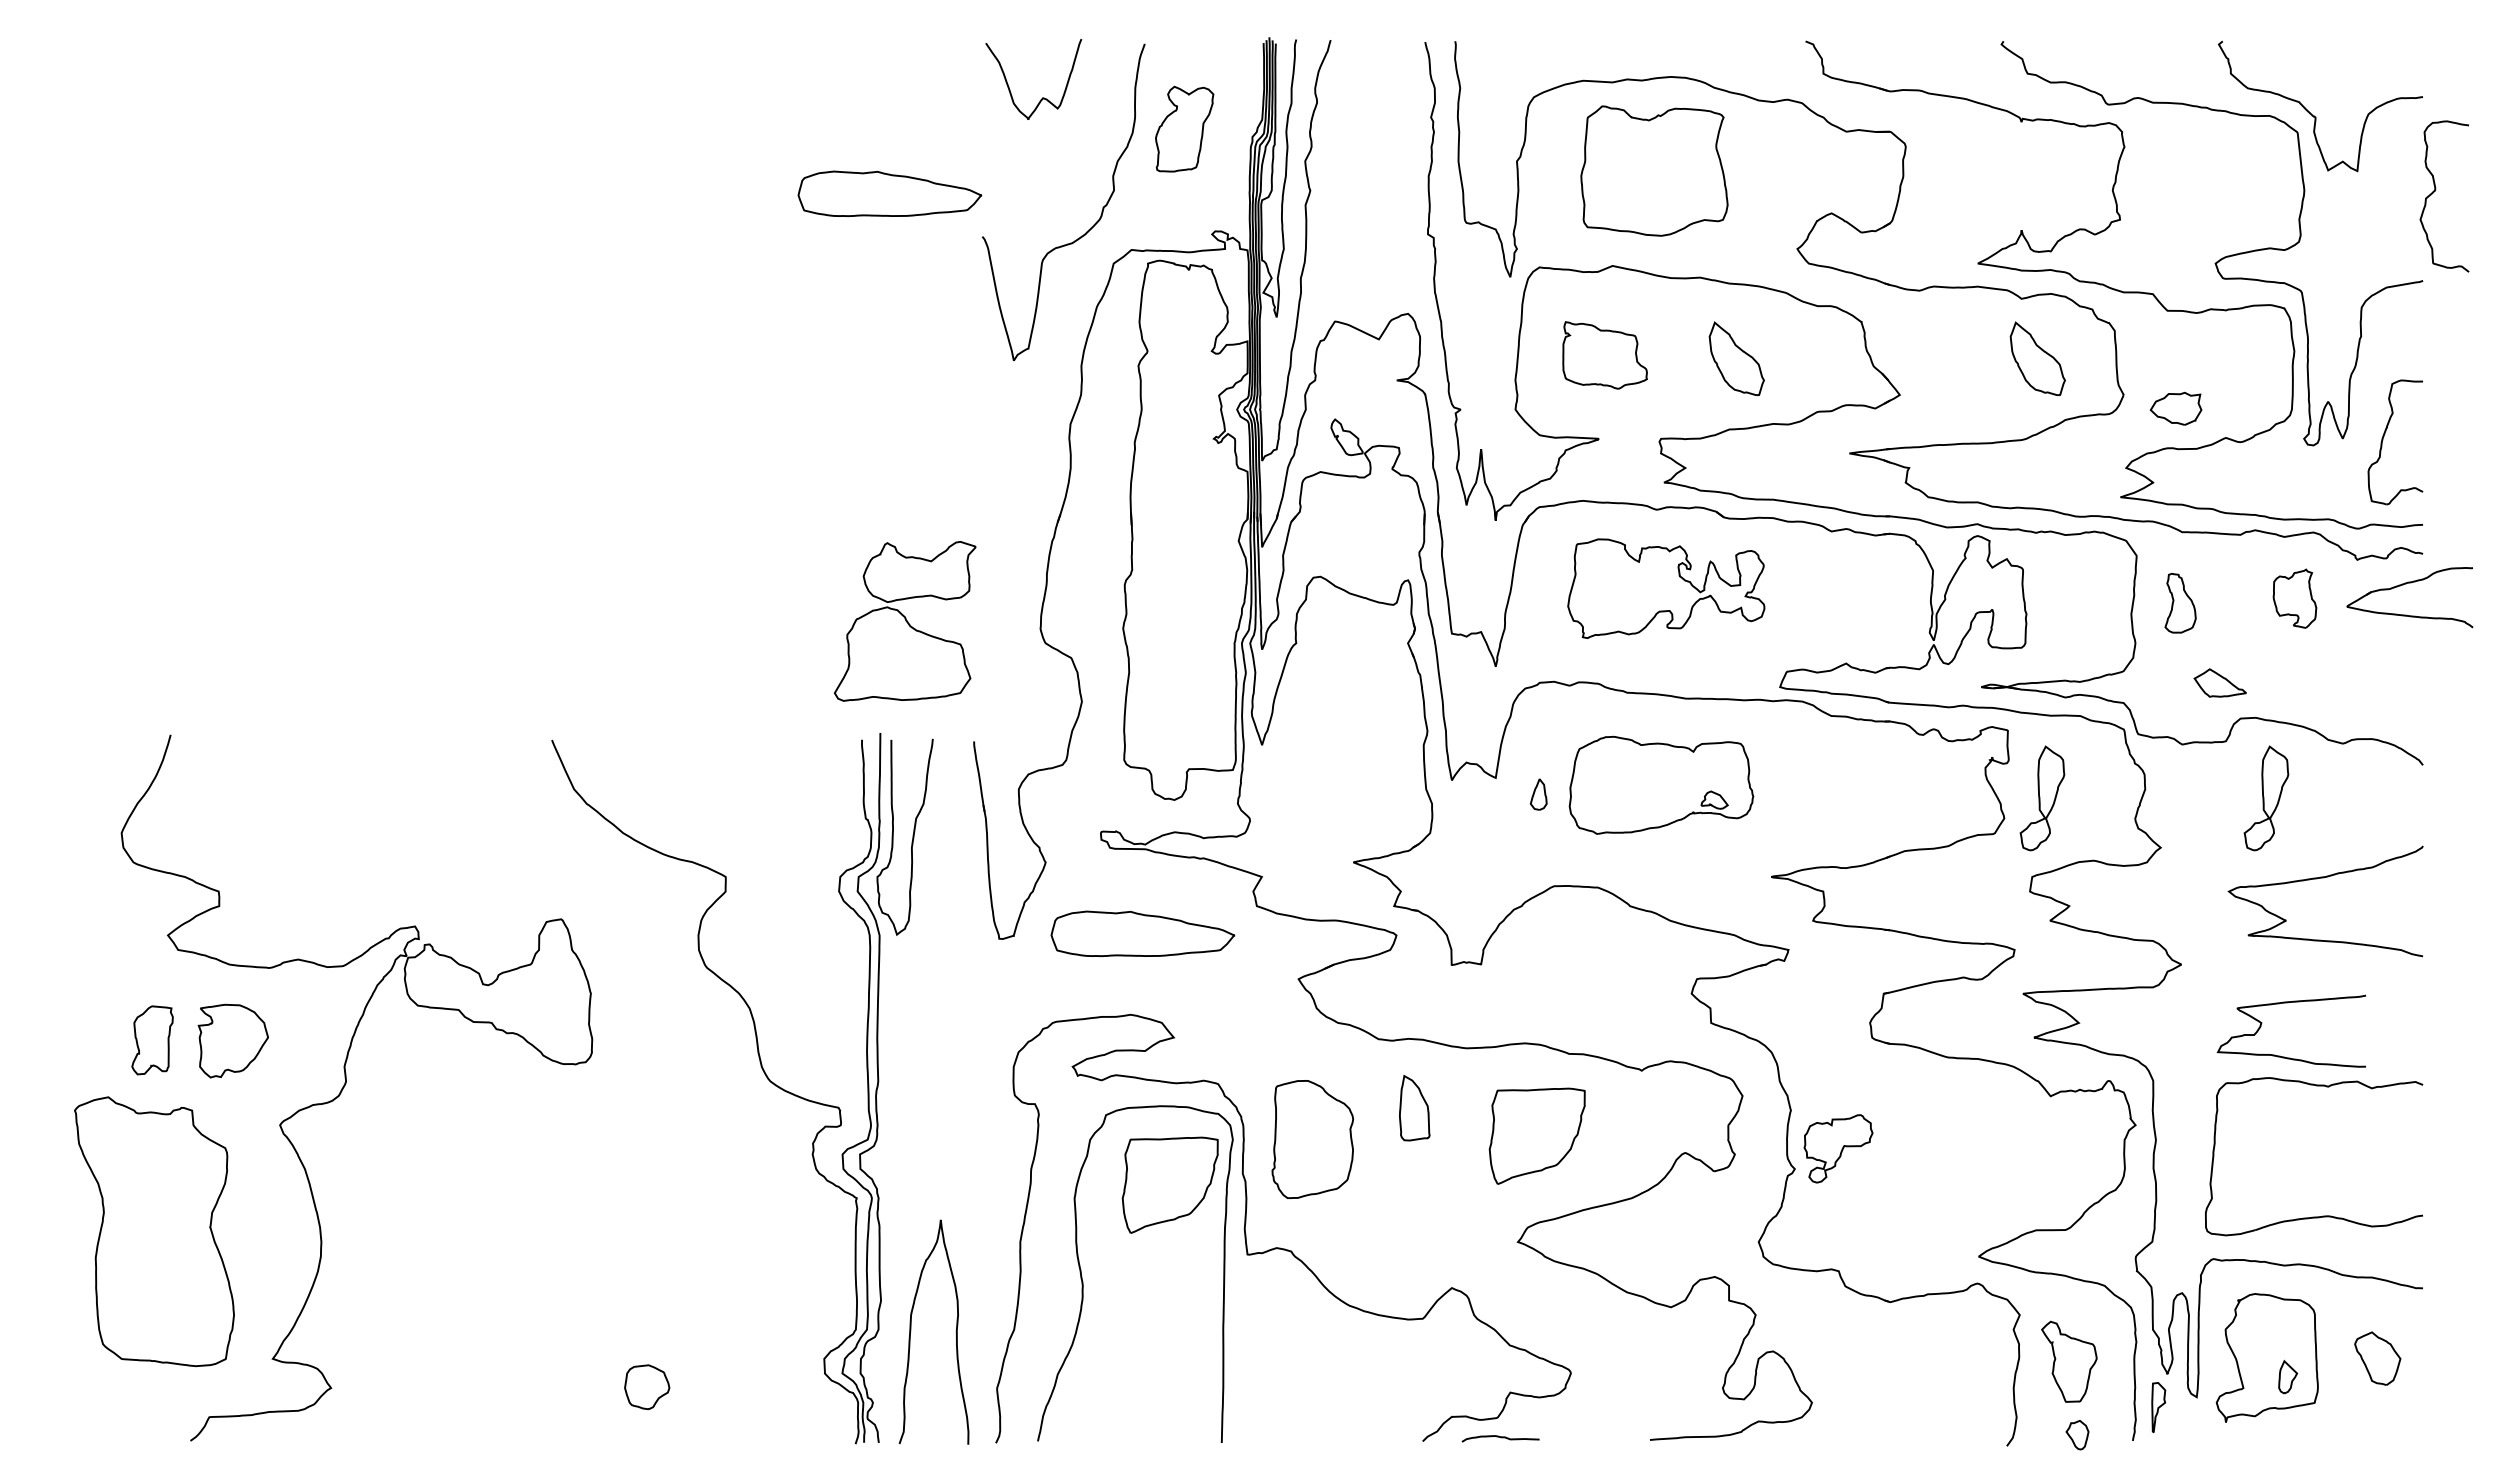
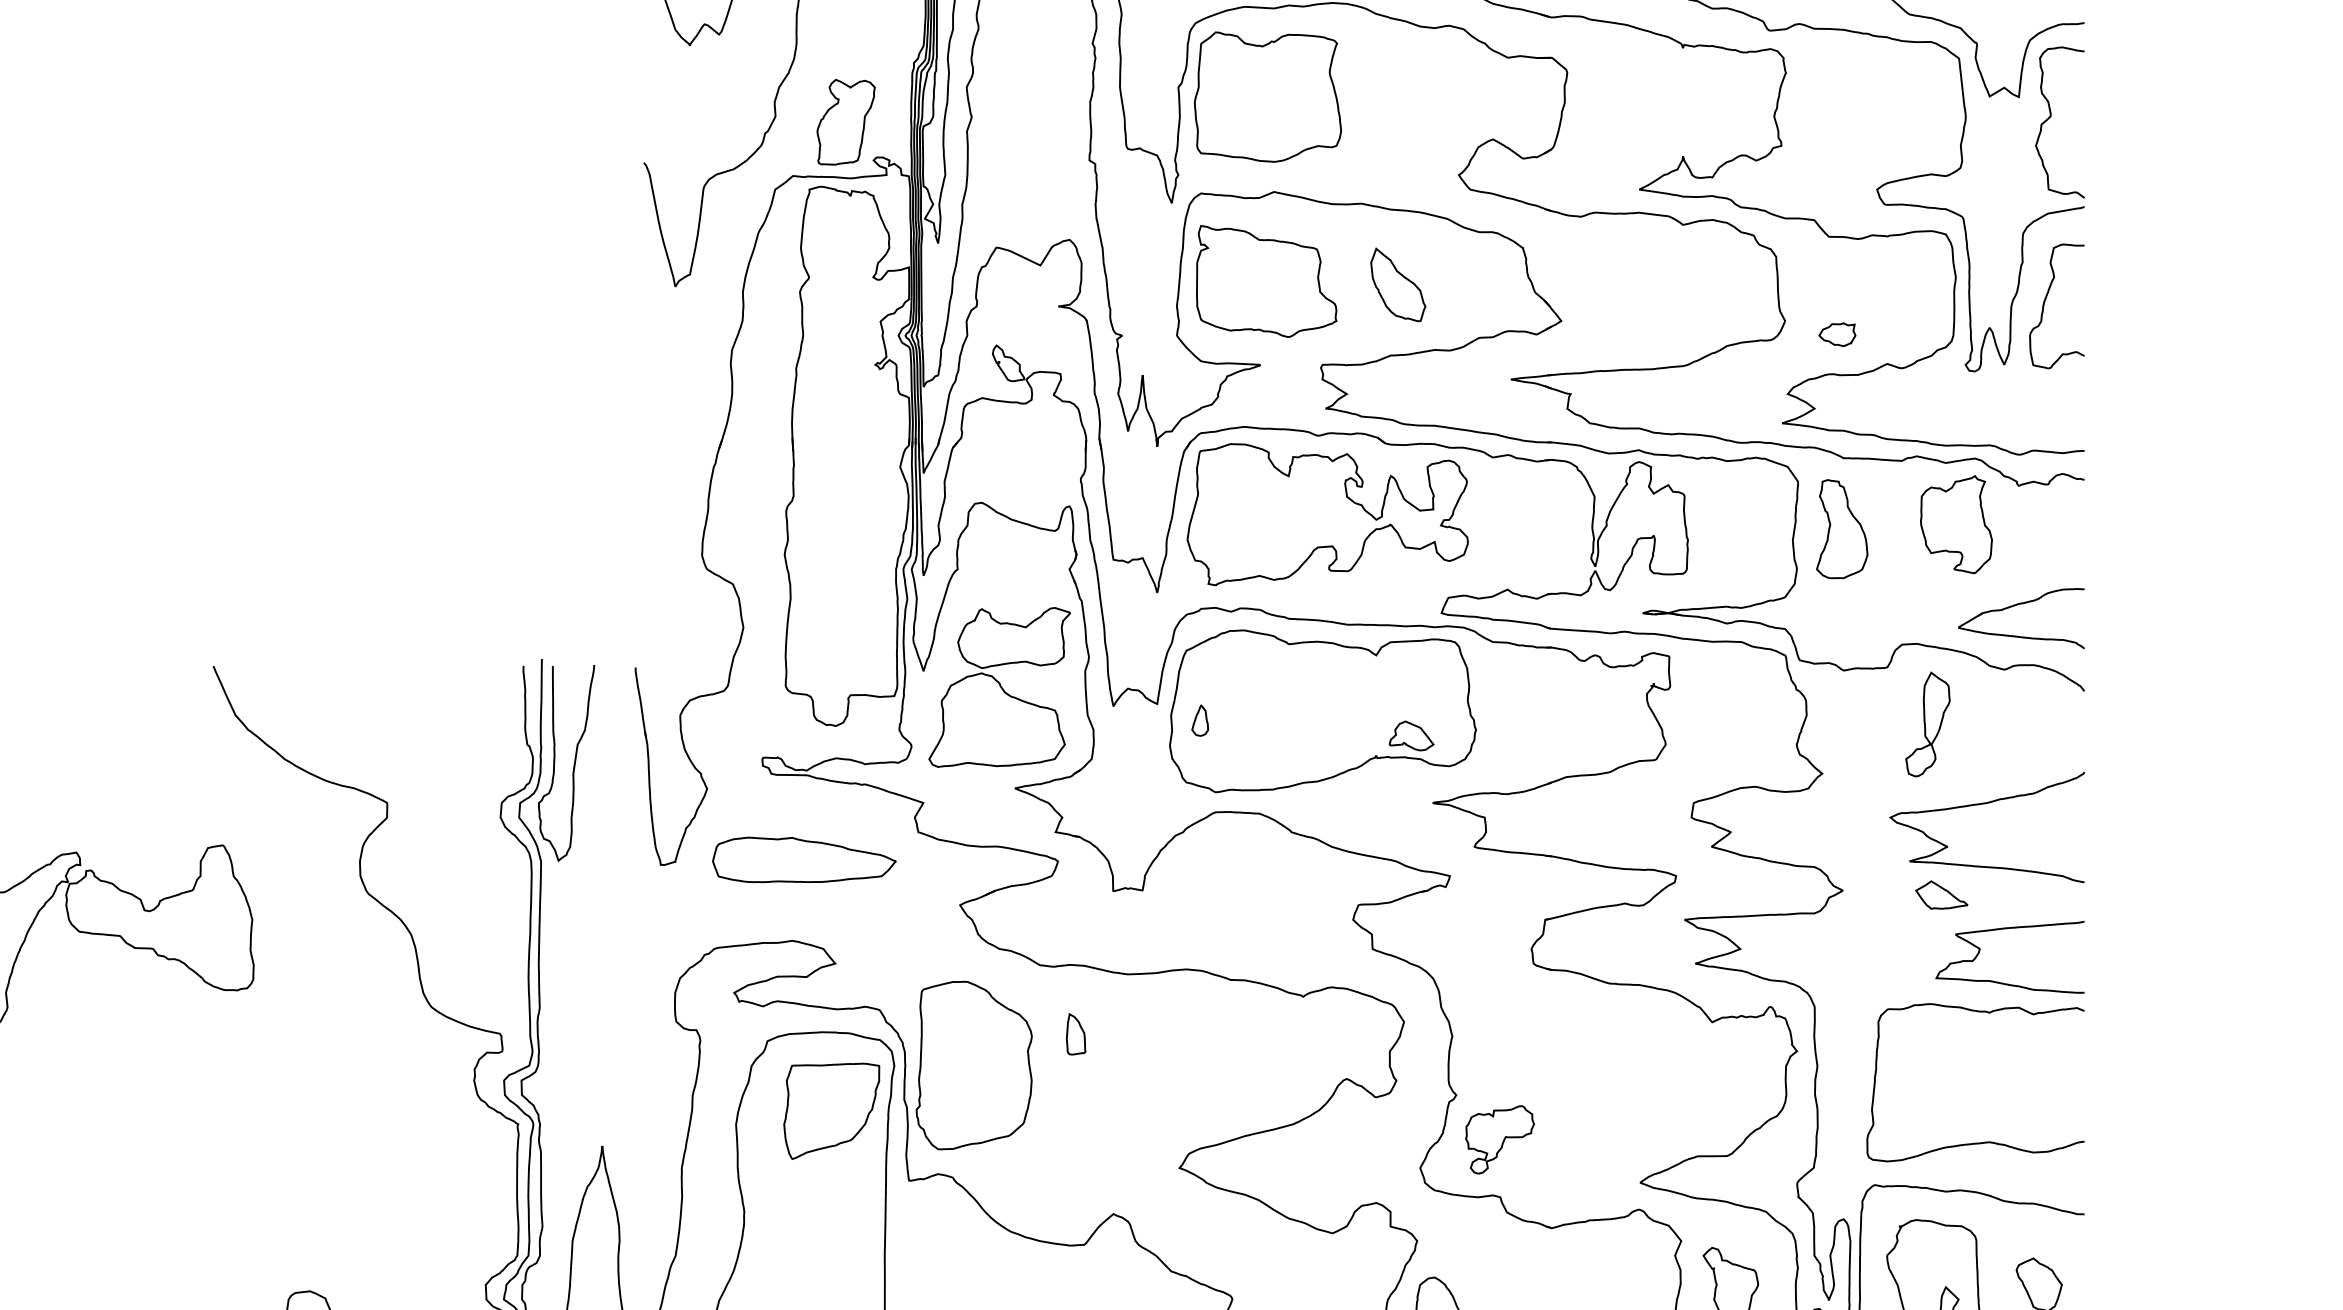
part: (1184, 128) -> (845, 121), moved
part: (1654, 170) -> (1267, 96), moved
curve: (2435, 191) -> (2050, 117), moved
part: (889, 193) -> (550, 119), removed
part: (1604, 355) -> (1265, 281), size x1.67
part: (2037, 358) -> (1698, 284), removed
part: (2175, 408) -> (1836, 334), size x0.71
part: (2383, 440) -> (2044, 304), moved
part: (2406, 584) -> (2017, 605), moved
part: (1666, 588) -> (1327, 514), size x1.43
part: (2294, 598) -> (1955, 524), size x1.67
part: (2180, 603) -> (1841, 529), size x1.67
part: (905, 621) -> (999, 687), moved
part: (2219, 682) -> (1940, 894), moved
part: (1661, 785) -> (1322, 711), size x1.67
part: (2042, 798) -> (1703, 724), removed
curve: (2284, 1056) -> (2002, 982), moved
part: (1414, 1108) -> (1075, 1034), size x0.62
part: (1536, 1135) -> (1197, 1061), removed
part: (1312, 1139) -> (973, 1065), size x1.43
part: (1838, 1148) -> (1499, 1139), moved

